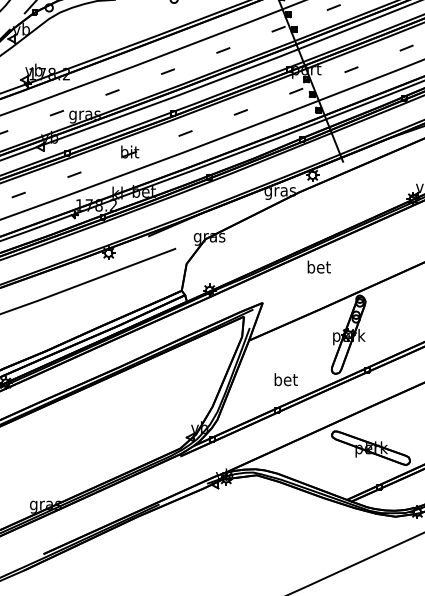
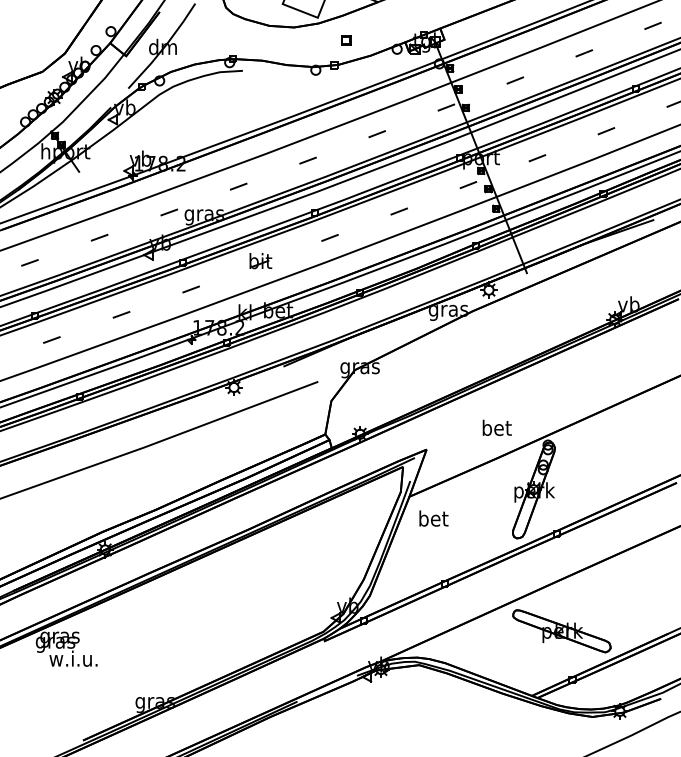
text: (318, 266) -> (496, 427), moved
text: (285, 379) -> (433, 518), moved

